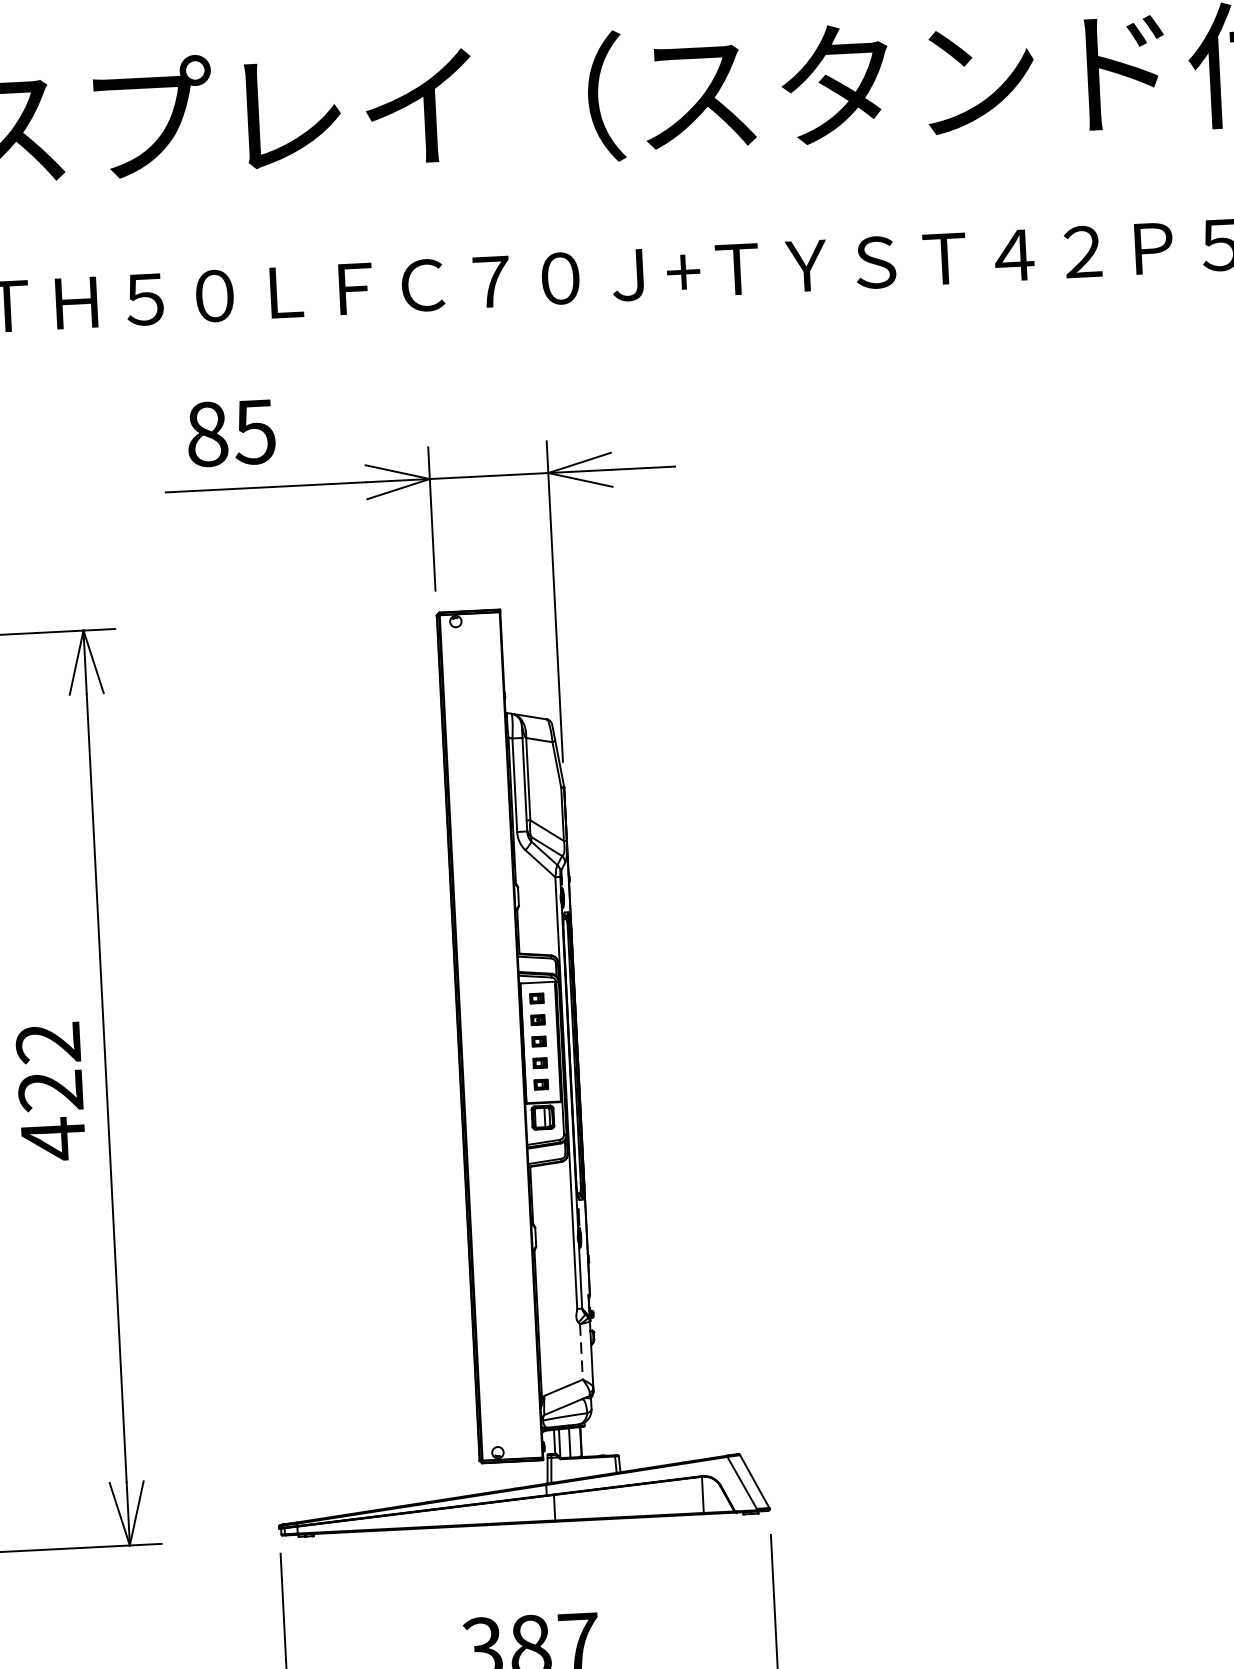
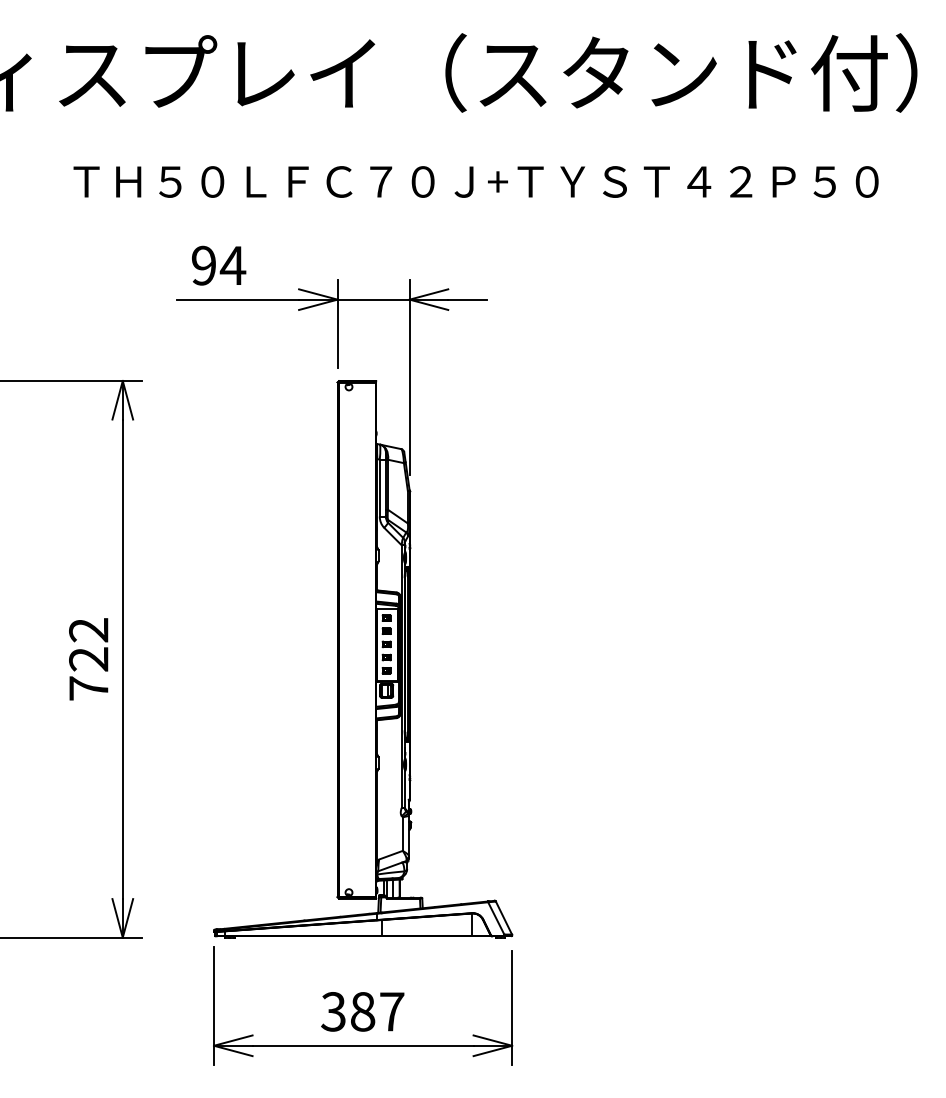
text: (232, 432) -> (219, 265), 85 -> 94
text: (52, 1138) -> (88, 688), 422 -> 722
line: (581, 1352) -> (402, 834), dashed -> solid

